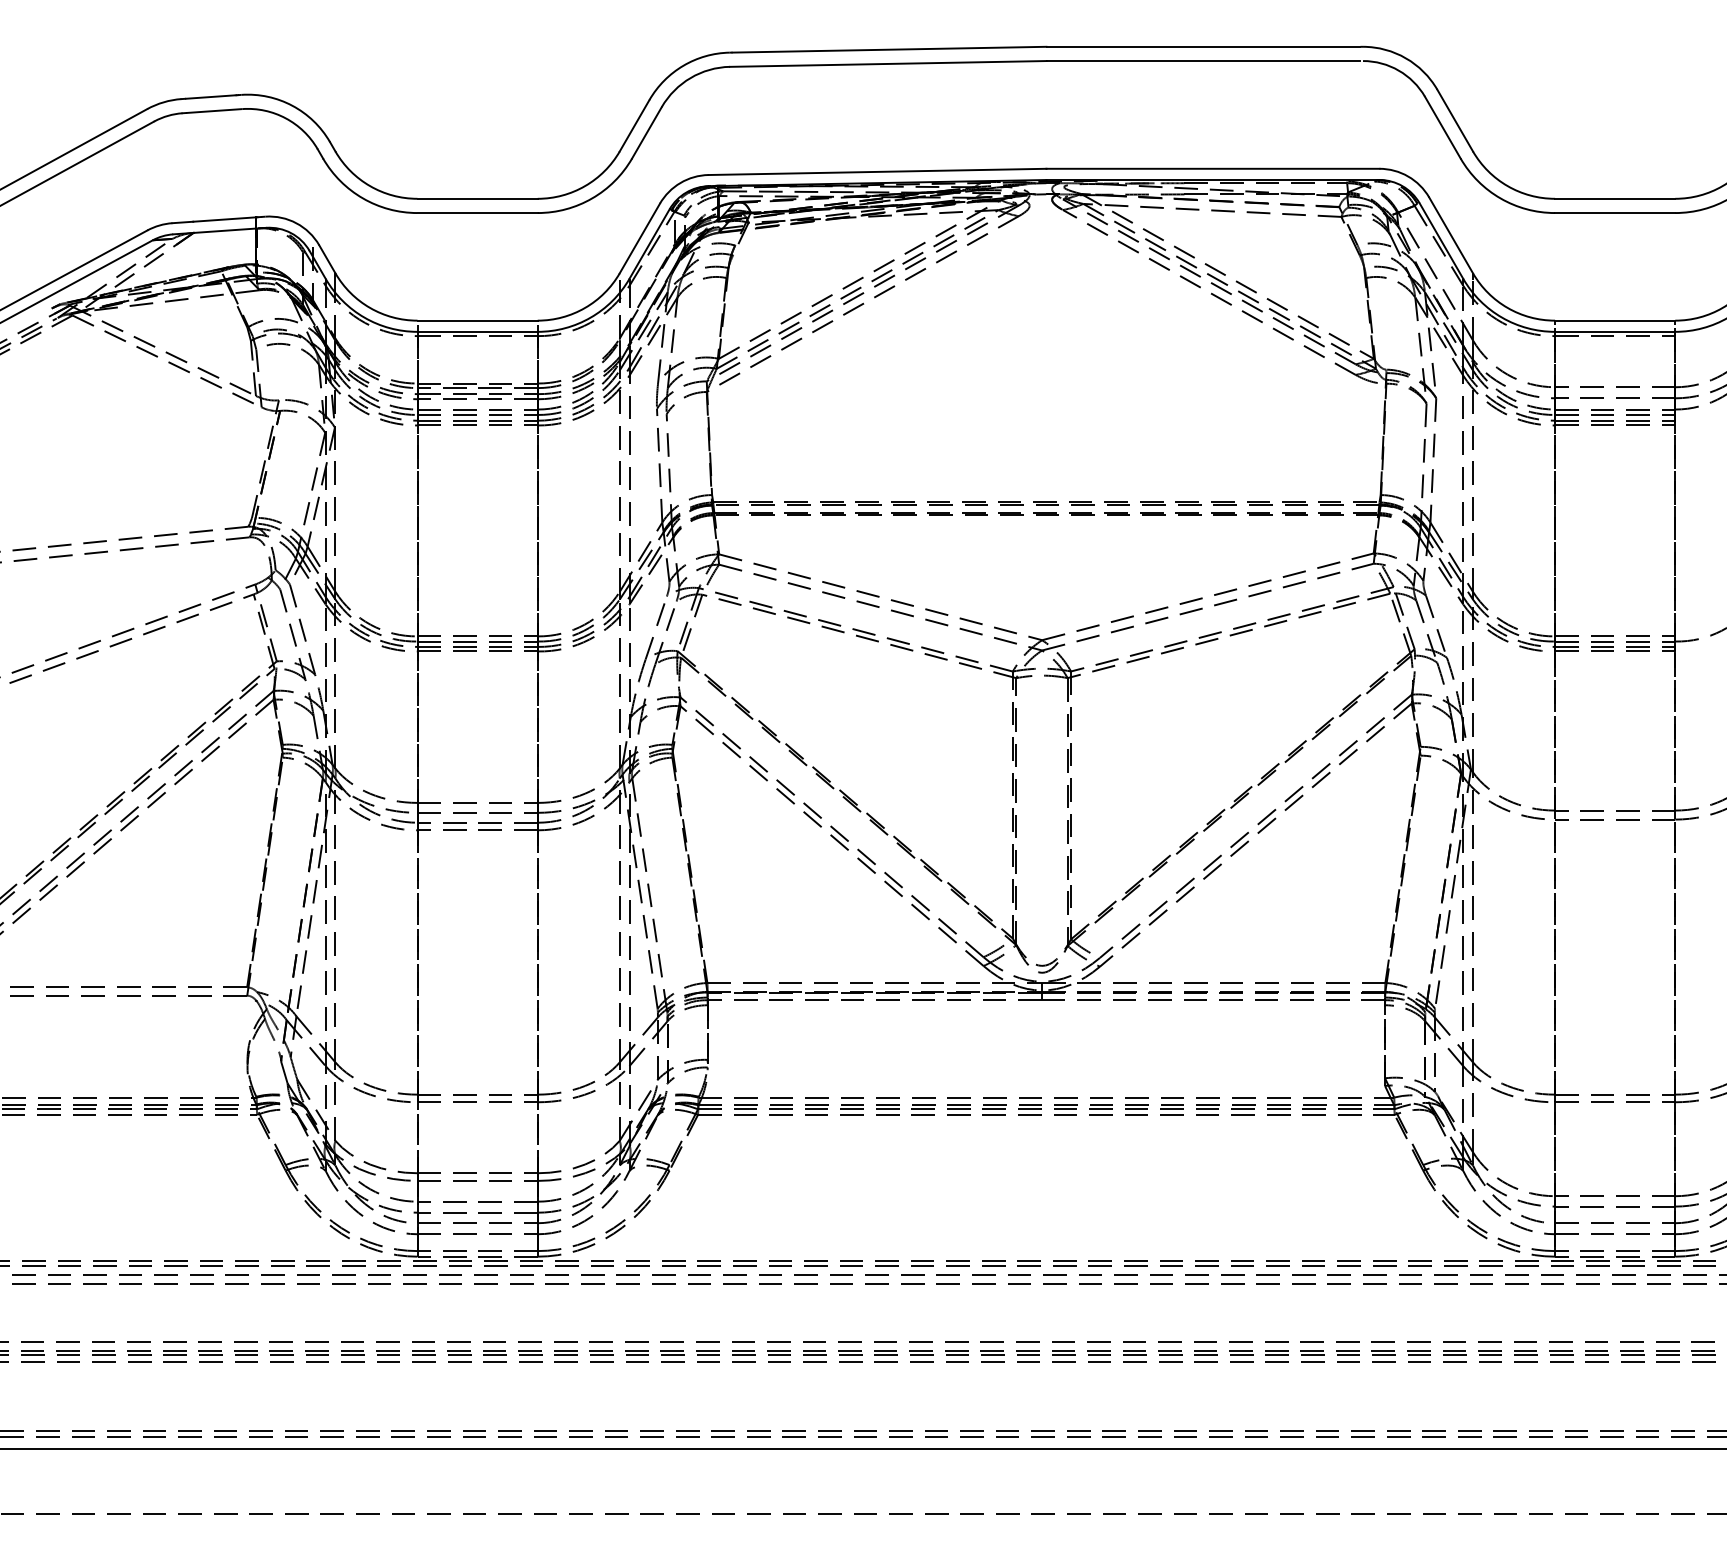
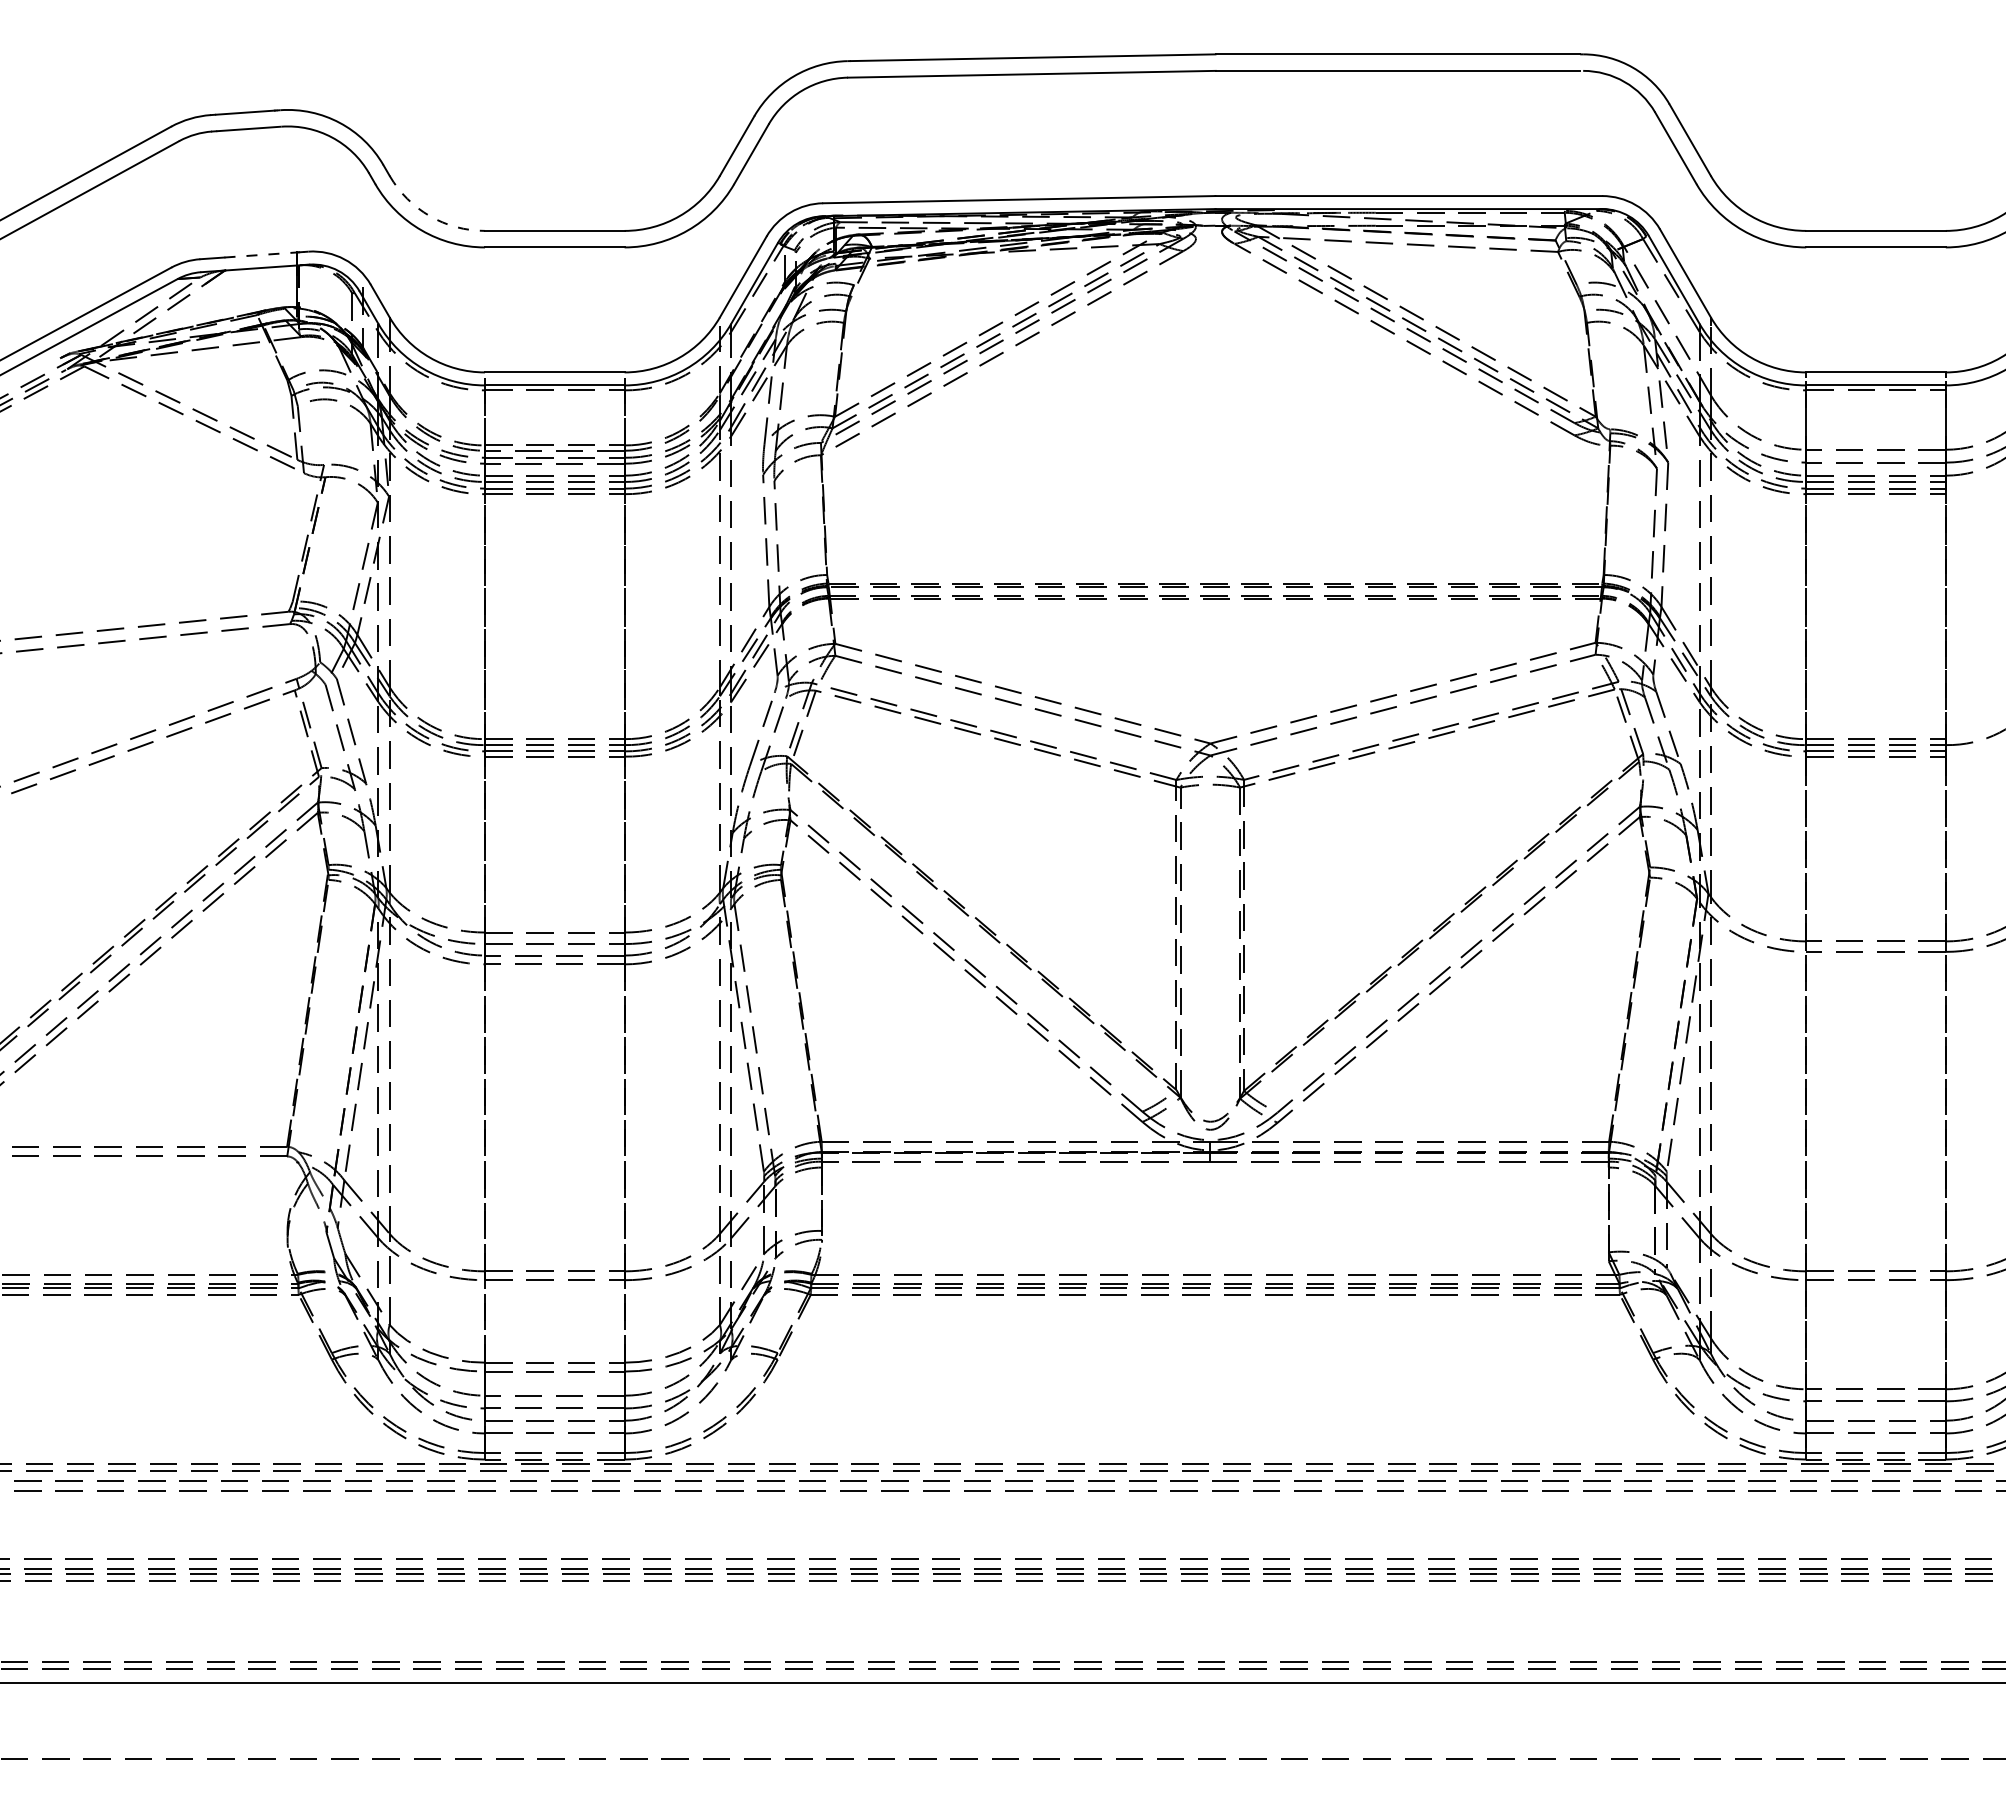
arc: (369, 186) -> (429, 216), solid -> dashed
line: (224, 219) -> (260, 254), solid -> dashed

